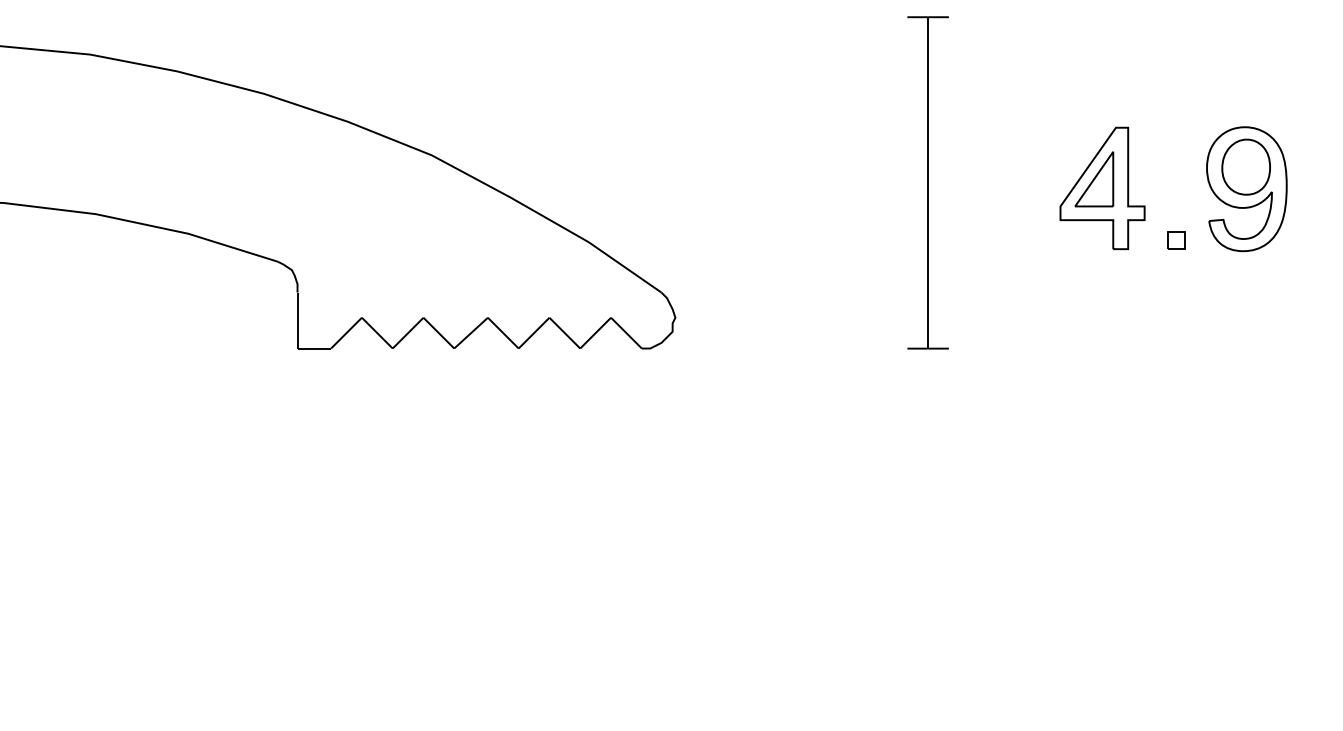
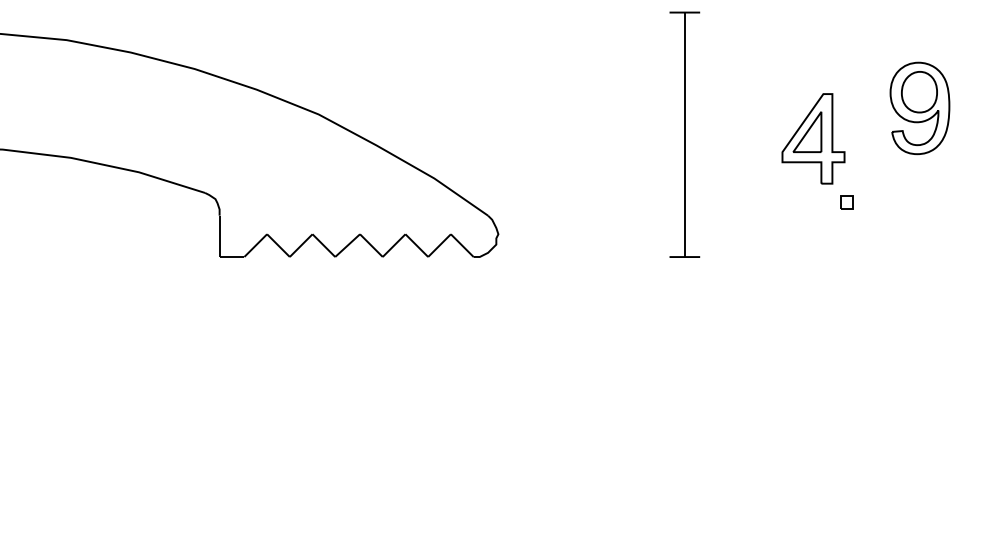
part: (1246, 189) -> (919, 108), moved
part: (1175, 240) -> (846, 202), moved

